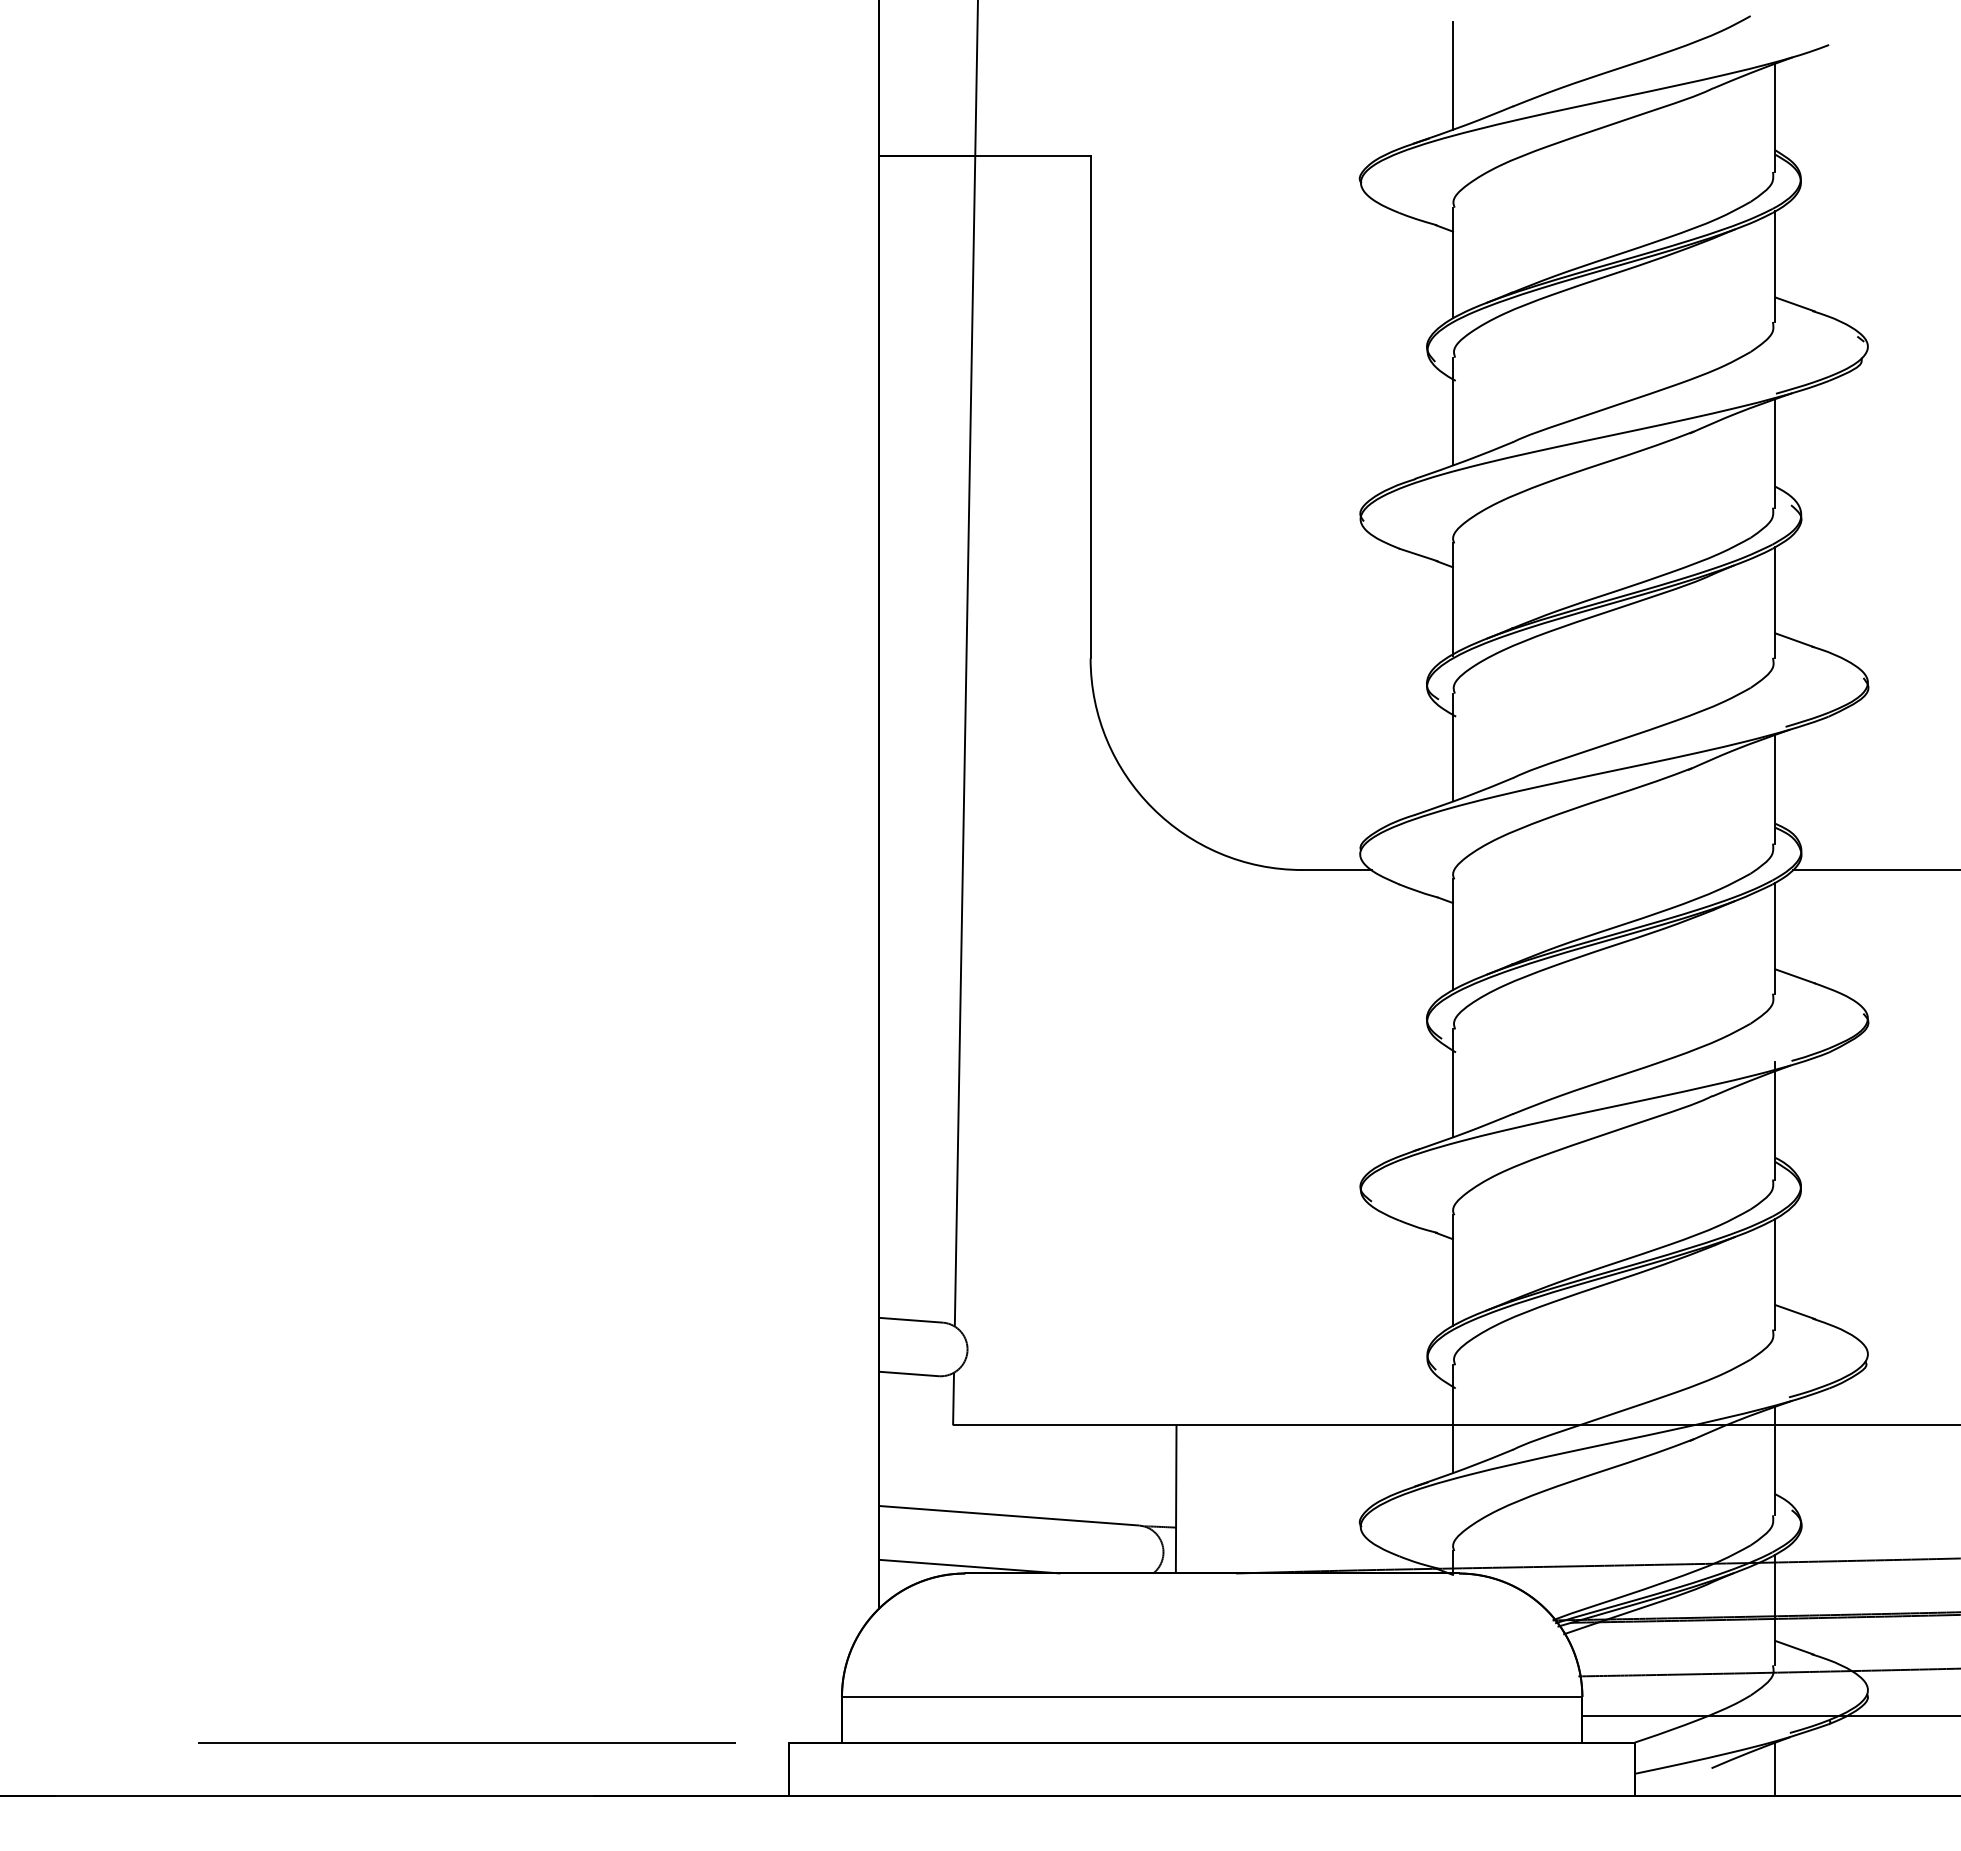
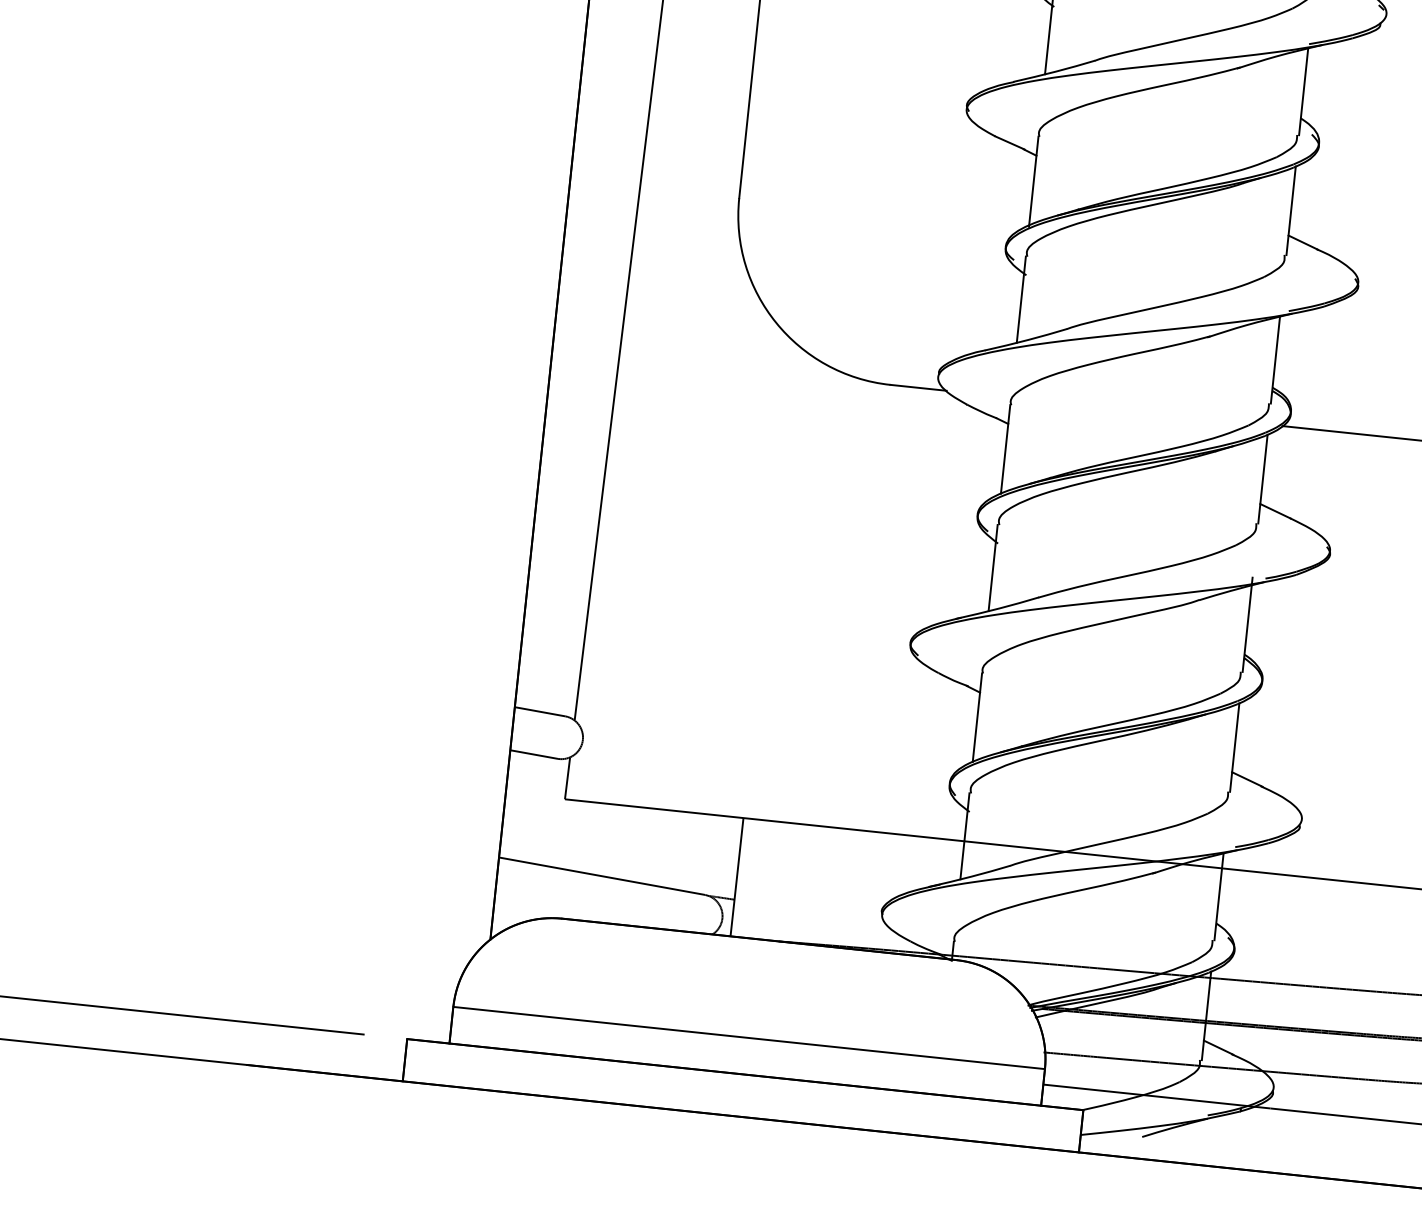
line: (969, 1566) -> (566, 913), removed
line: (1775, 1768) -> (1193, 1142), removed

